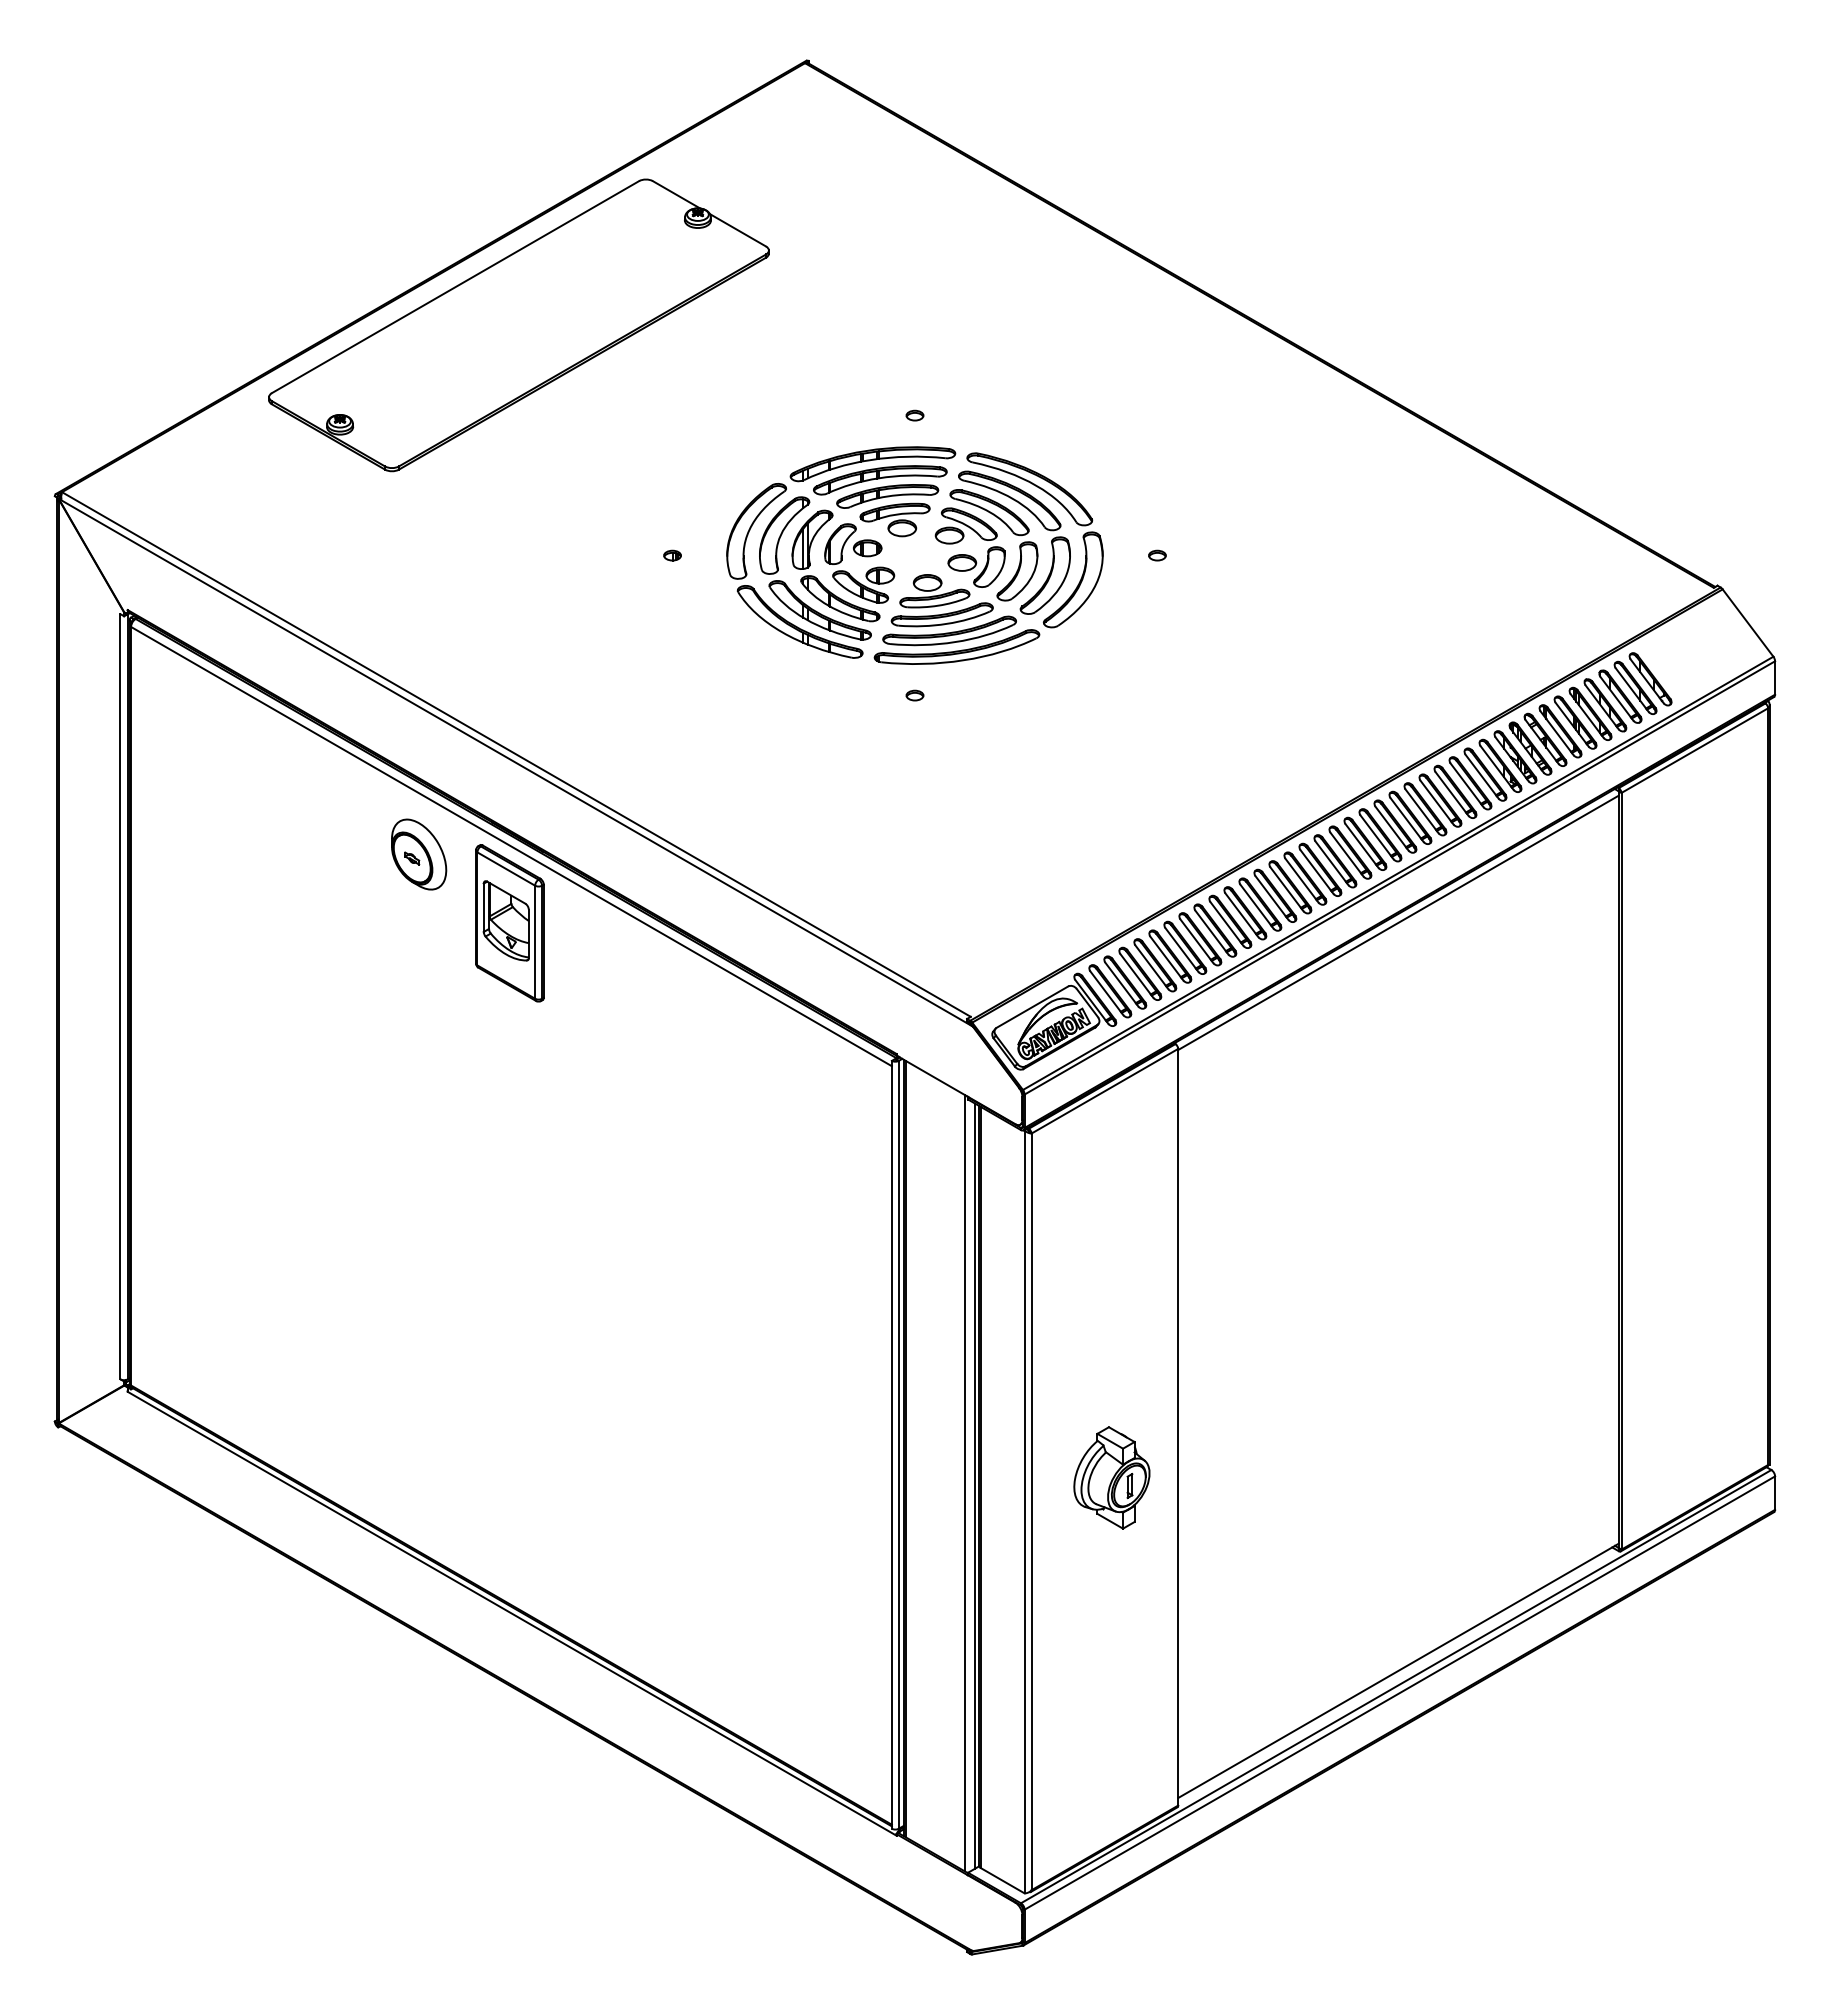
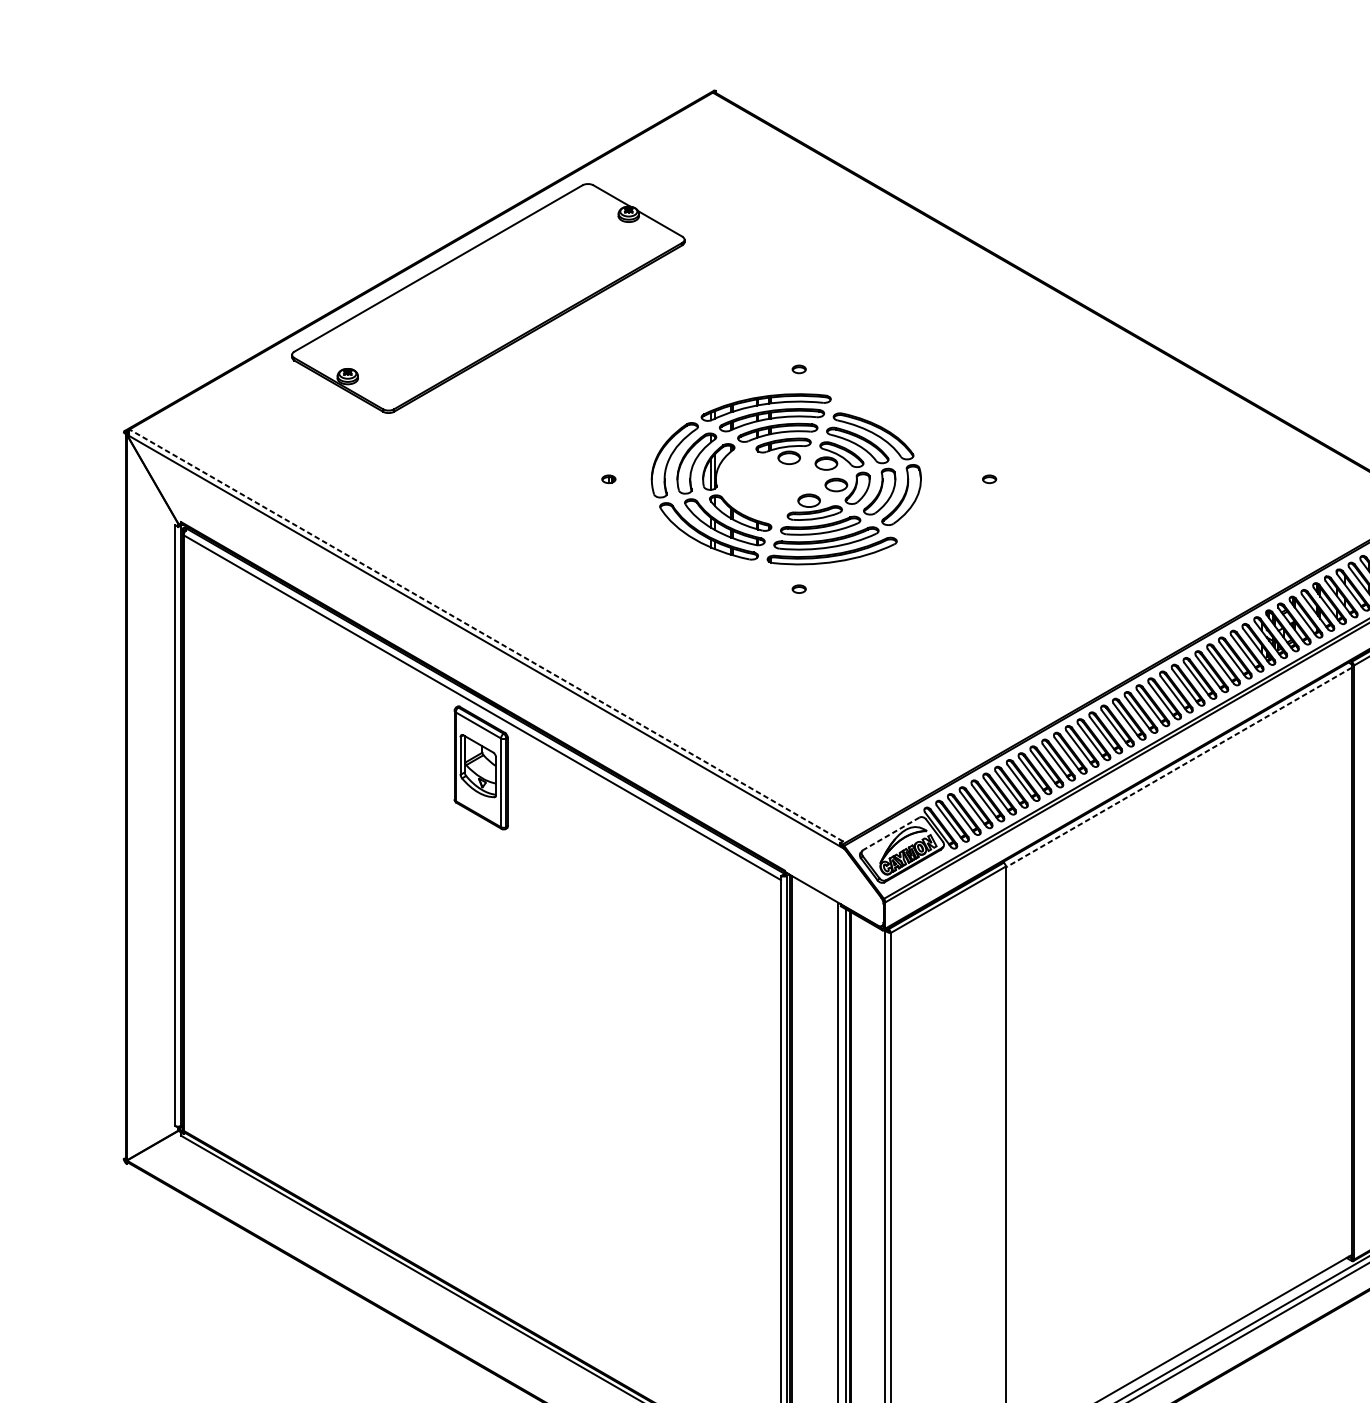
part: (1068, 513) -> (919, 446), removed
part: (860, 556) -> (756, 479), removed
line: (516, 754) -> (486, 635), solid -> dashed
part: (419, 854) -> (410, 713), removed
line: (1398, 923) -> (1178, 768), solid -> dashed
line: (1032, 1007) -> (891, 834), solid -> dashed
part: (1111, 1477) -> (953, 1203), removed

